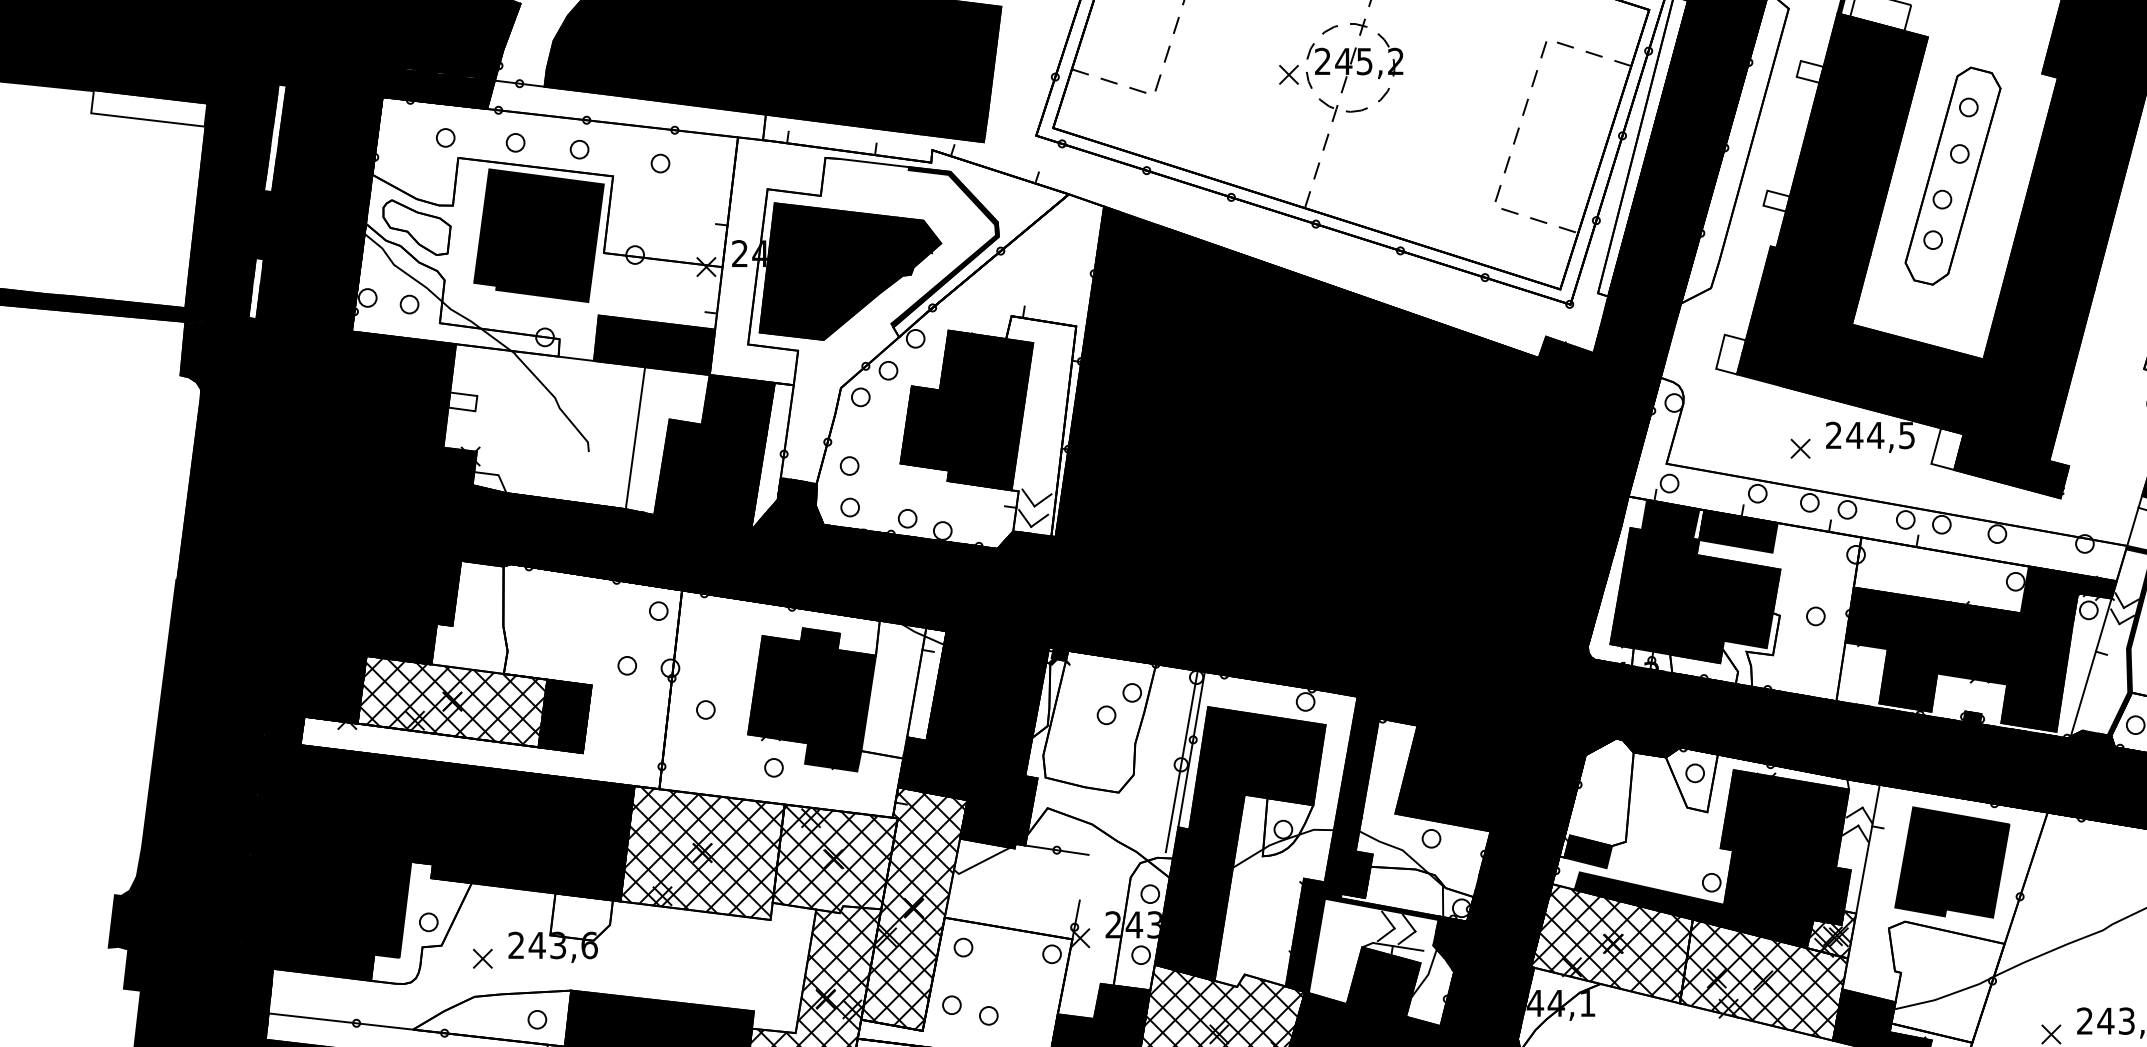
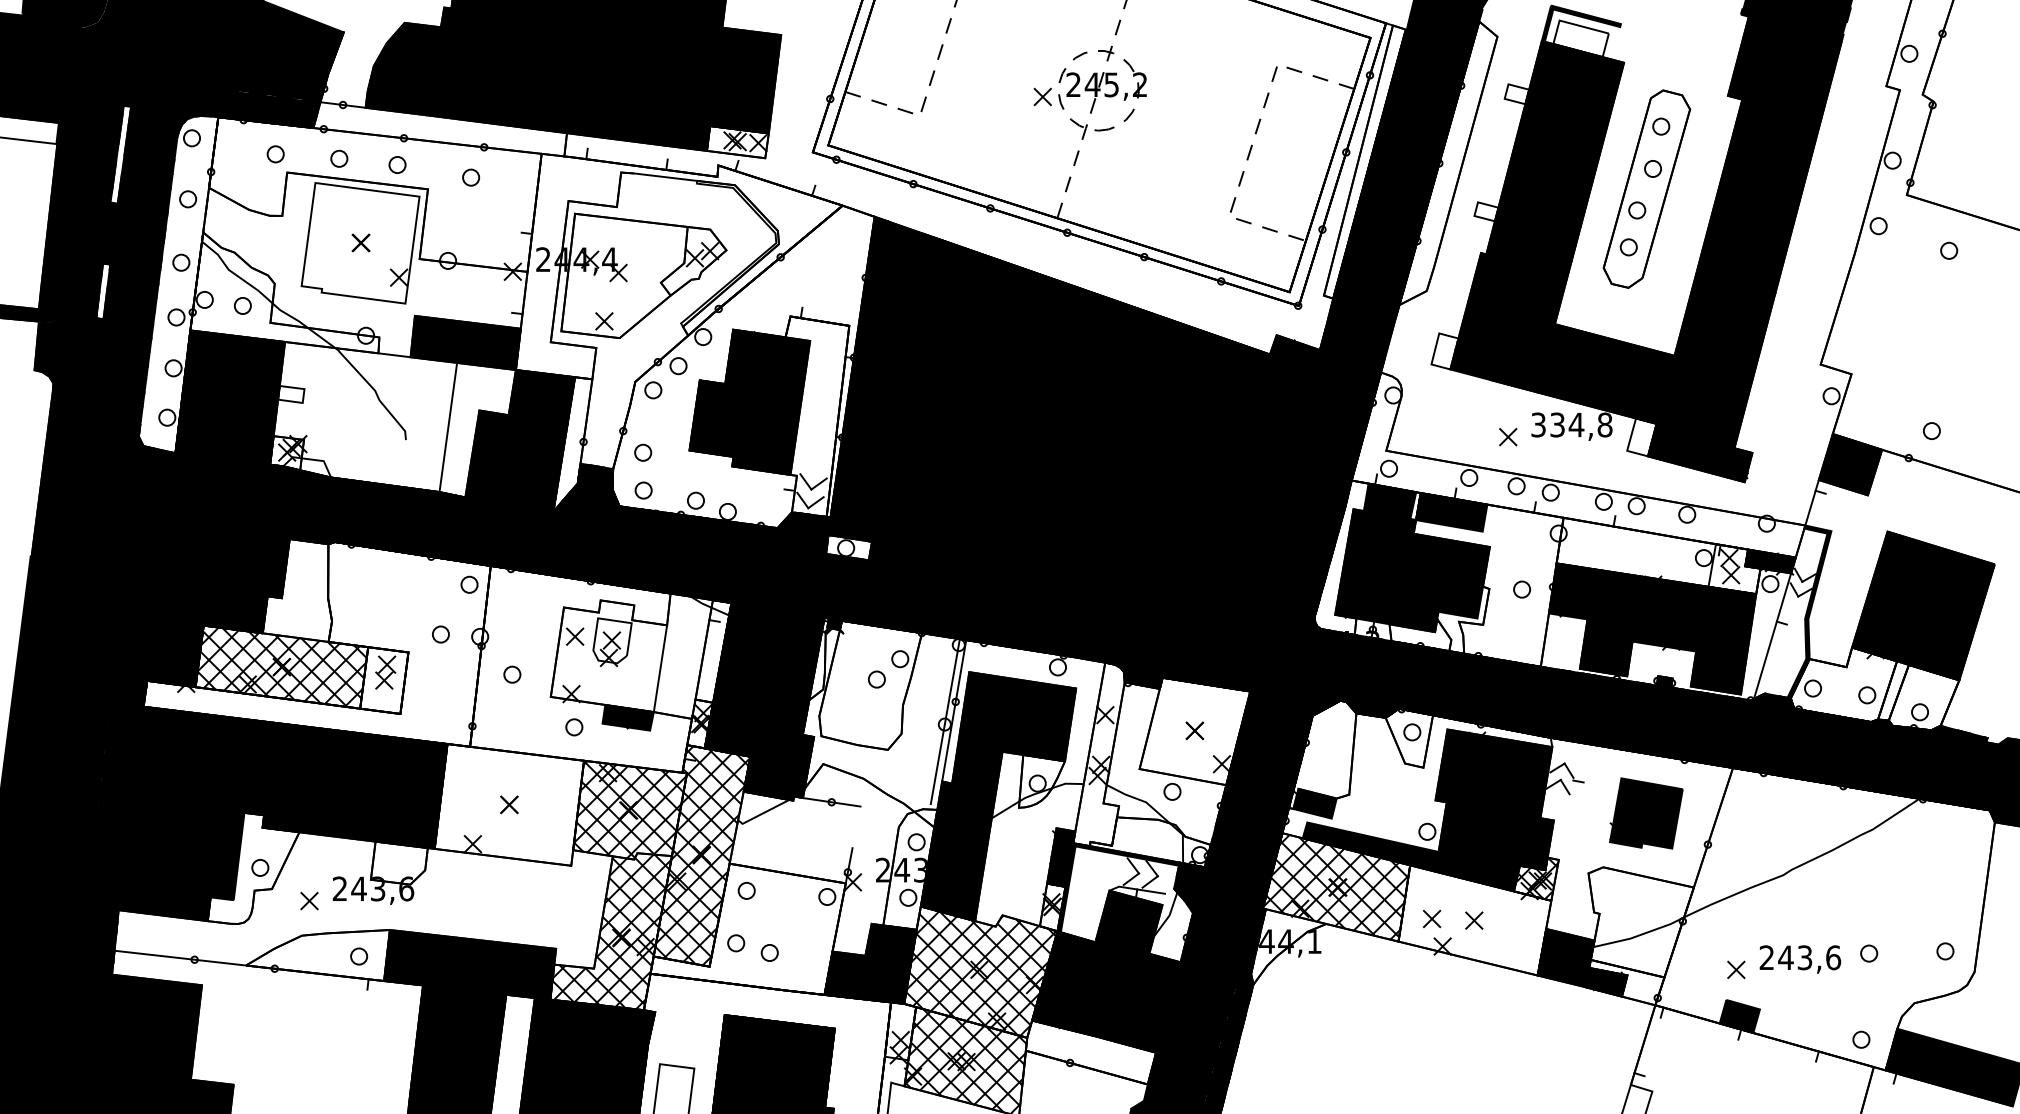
fill: (953, 124) -> (737, 142), removed
part: (416, 227) -> (249, 235), removed
fill: (538, 234) -> (360, 242), removed
fill: (945, 246) -> (730, 253), removed
fill: (850, 271) -> (643, 275), removed
fill: (338, 281) -> (178, 284), removed
text: (1870, 434) -> (1571, 424), 244,5 -> 334,8
fill: (458, 466) -> (287, 453), removed
fill: (1076, 570) -> (849, 547), removed
fill: (2049, 594) -> (1734, 569), removed
fill: (811, 689) -> (608, 656), removed
fill: (565, 716) -> (384, 680), removed
fill: (912, 763) -> (700, 723), removed
fill: (1455, 772) -> (1194, 731), removed
fill: (1350, 797) -> (1098, 754), removed
line: (1867, 848) -> (1569, 800), removed
hatch: (702, 851) -> (509, 803), removed
part: (1952, 862) -> (1646, 813), size x0.7
fill: (1299, 965) -> (1052, 907), removed
hatch: (1763, 981) -> (1474, 921), removed

